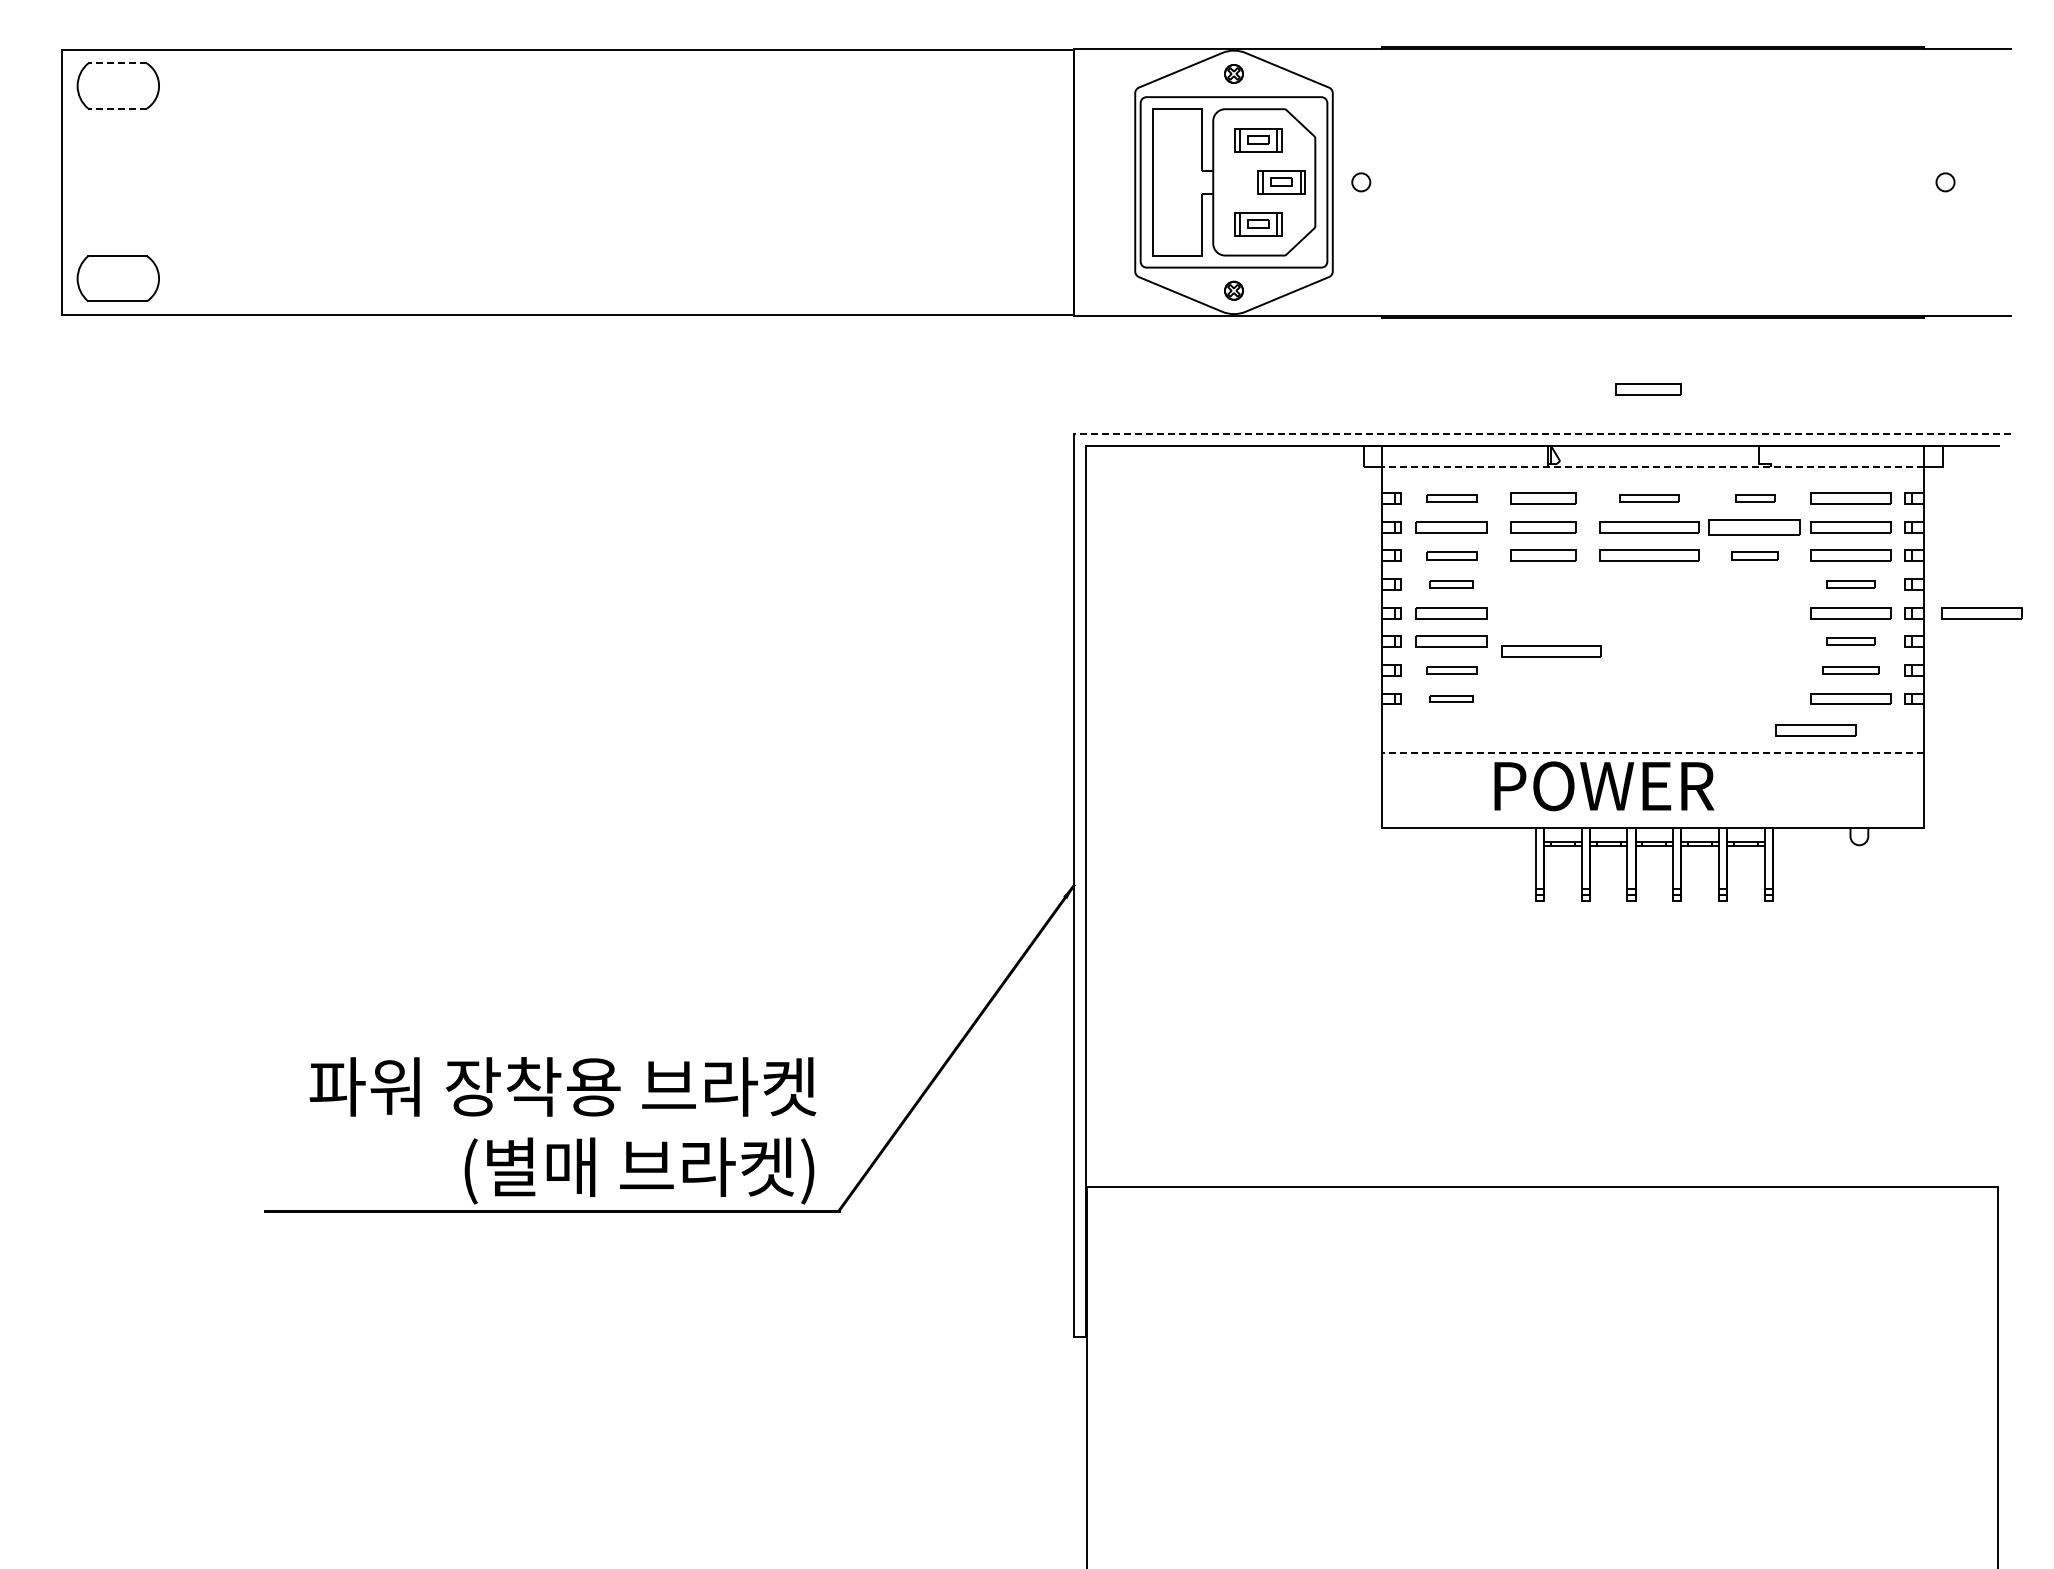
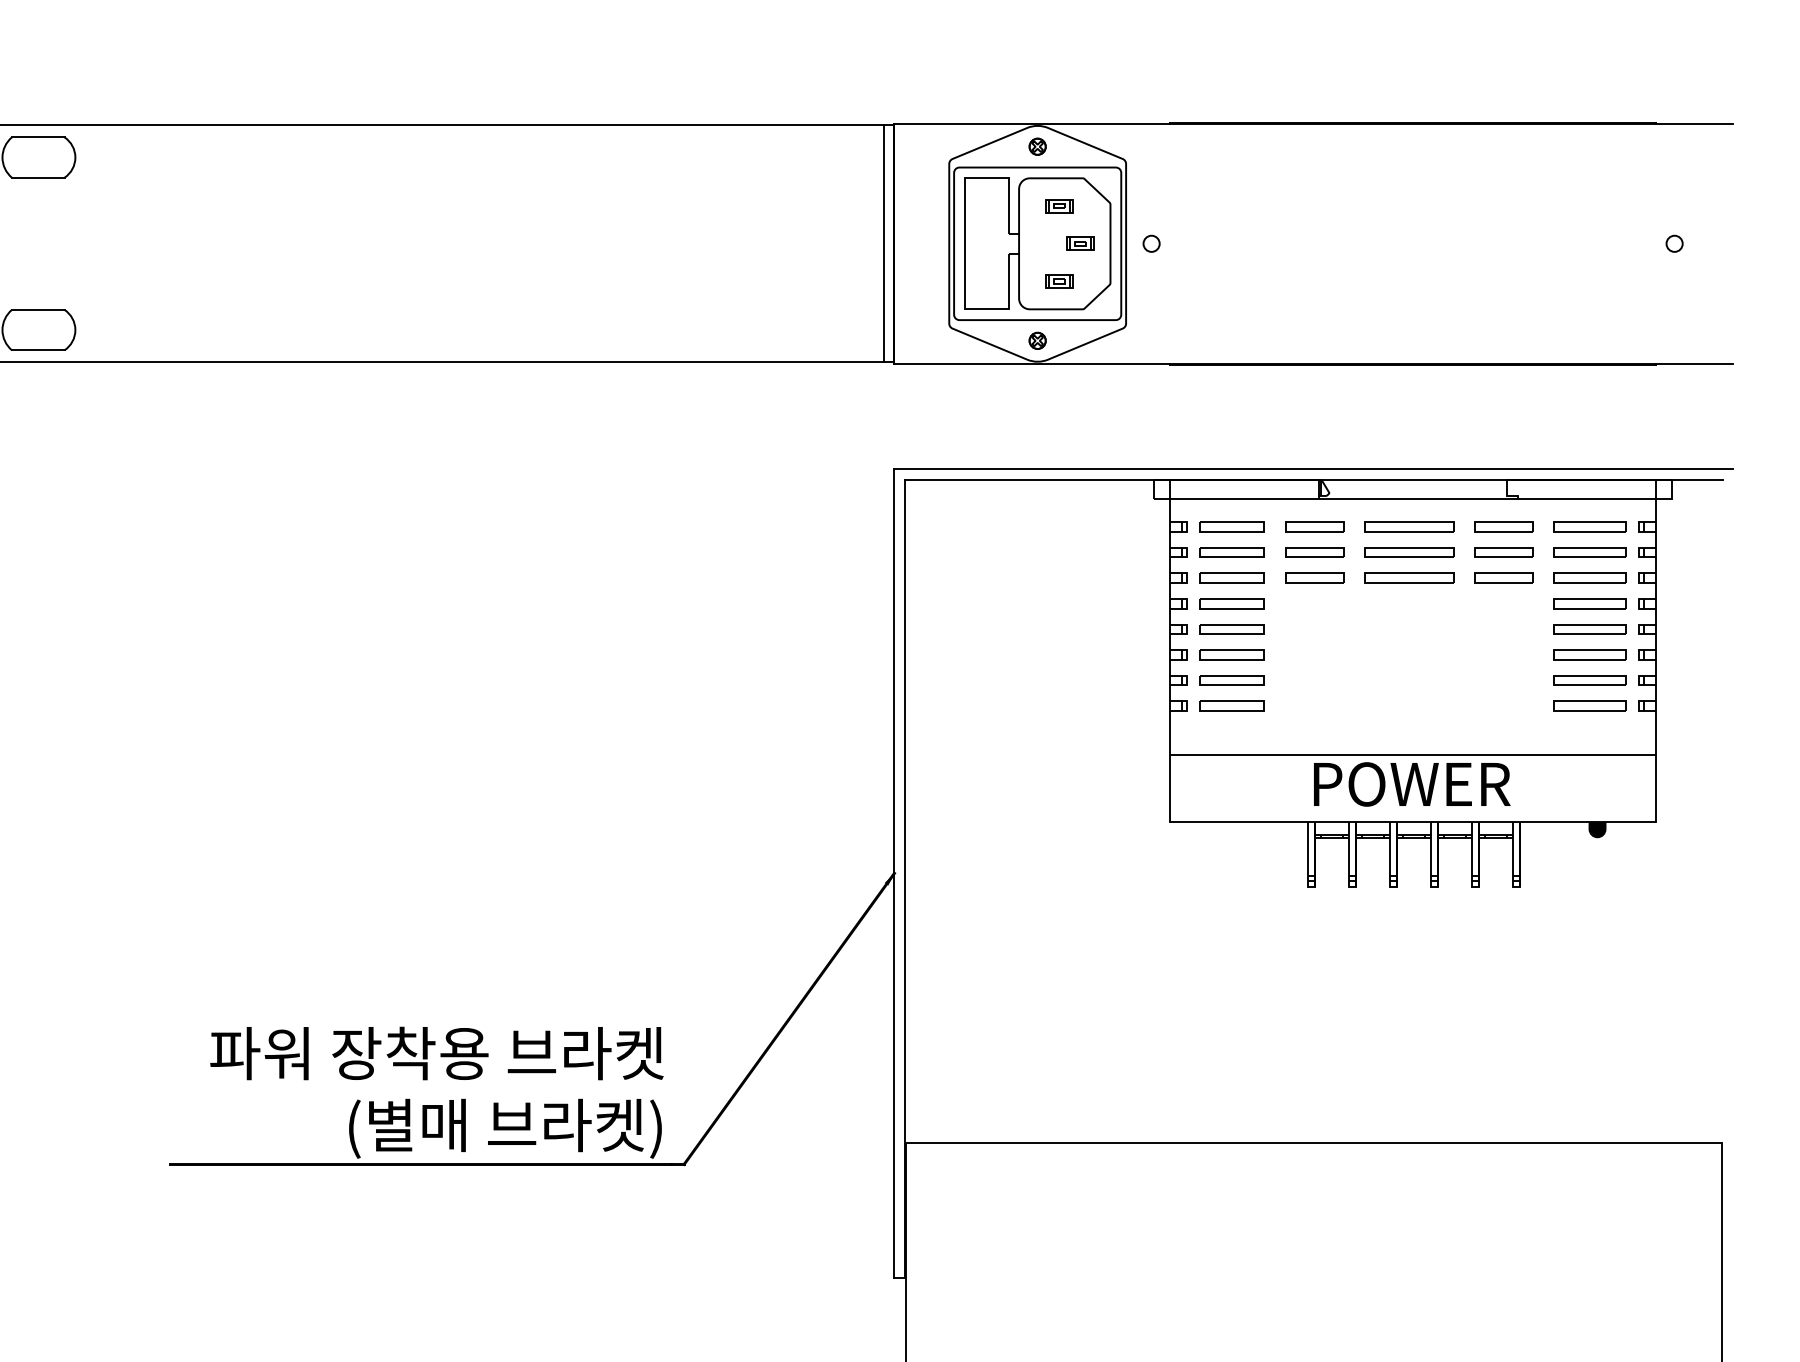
line: (117, 63) -> (38, 137), dashed -> solid
line: (117, 108) -> (38, 177), dashed -> solid
part: (1258, 140) -> (1059, 206), size x0.62
line: (1061, 181) -> (883, 243), added
part: (1281, 182) -> (1080, 243), size x0.62
part: (1258, 224) -> (1059, 281), size x0.62
part: (1648, 389) -> (1408, 429), removed
line: (1542, 433) -> (1313, 468), dashed -> solid
line: (1652, 467) -> (1412, 499), dashed -> solid
part: (1451, 498) -> (1232, 526), size x1.43
part: (1649, 498) -> (1409, 526), size x1.67
part: (1755, 498) -> (1504, 526), size x1.67
part: (1755, 527) -> (1504, 552), size x0.71
part: (1451, 555) -> (1232, 577), size x1.43
part: (1755, 555) -> (1504, 577), size x1.43
part: (1451, 584) -> (1232, 603), size x1.67
part: (1850, 584) -> (1589, 603), size x1.67
part: (1981, 613) -> (1706, 629), removed
part: (1850, 641) -> (1589, 654), size x1.67
part: (1551, 651) -> (1321, 663), removed
part: (1451, 670) -> (1232, 680), size x1.43
part: (1850, 670) -> (1589, 680), size x1.43
part: (1451, 698) -> (1232, 705), size x1.67
part: (1815, 730) -> (1558, 734), removed
line: (1652, 753) -> (1412, 755), dashed -> solid
text: (1604, 786) -> (1412, 784), moved
fill: (1859, 836) -> (1597, 829), added

